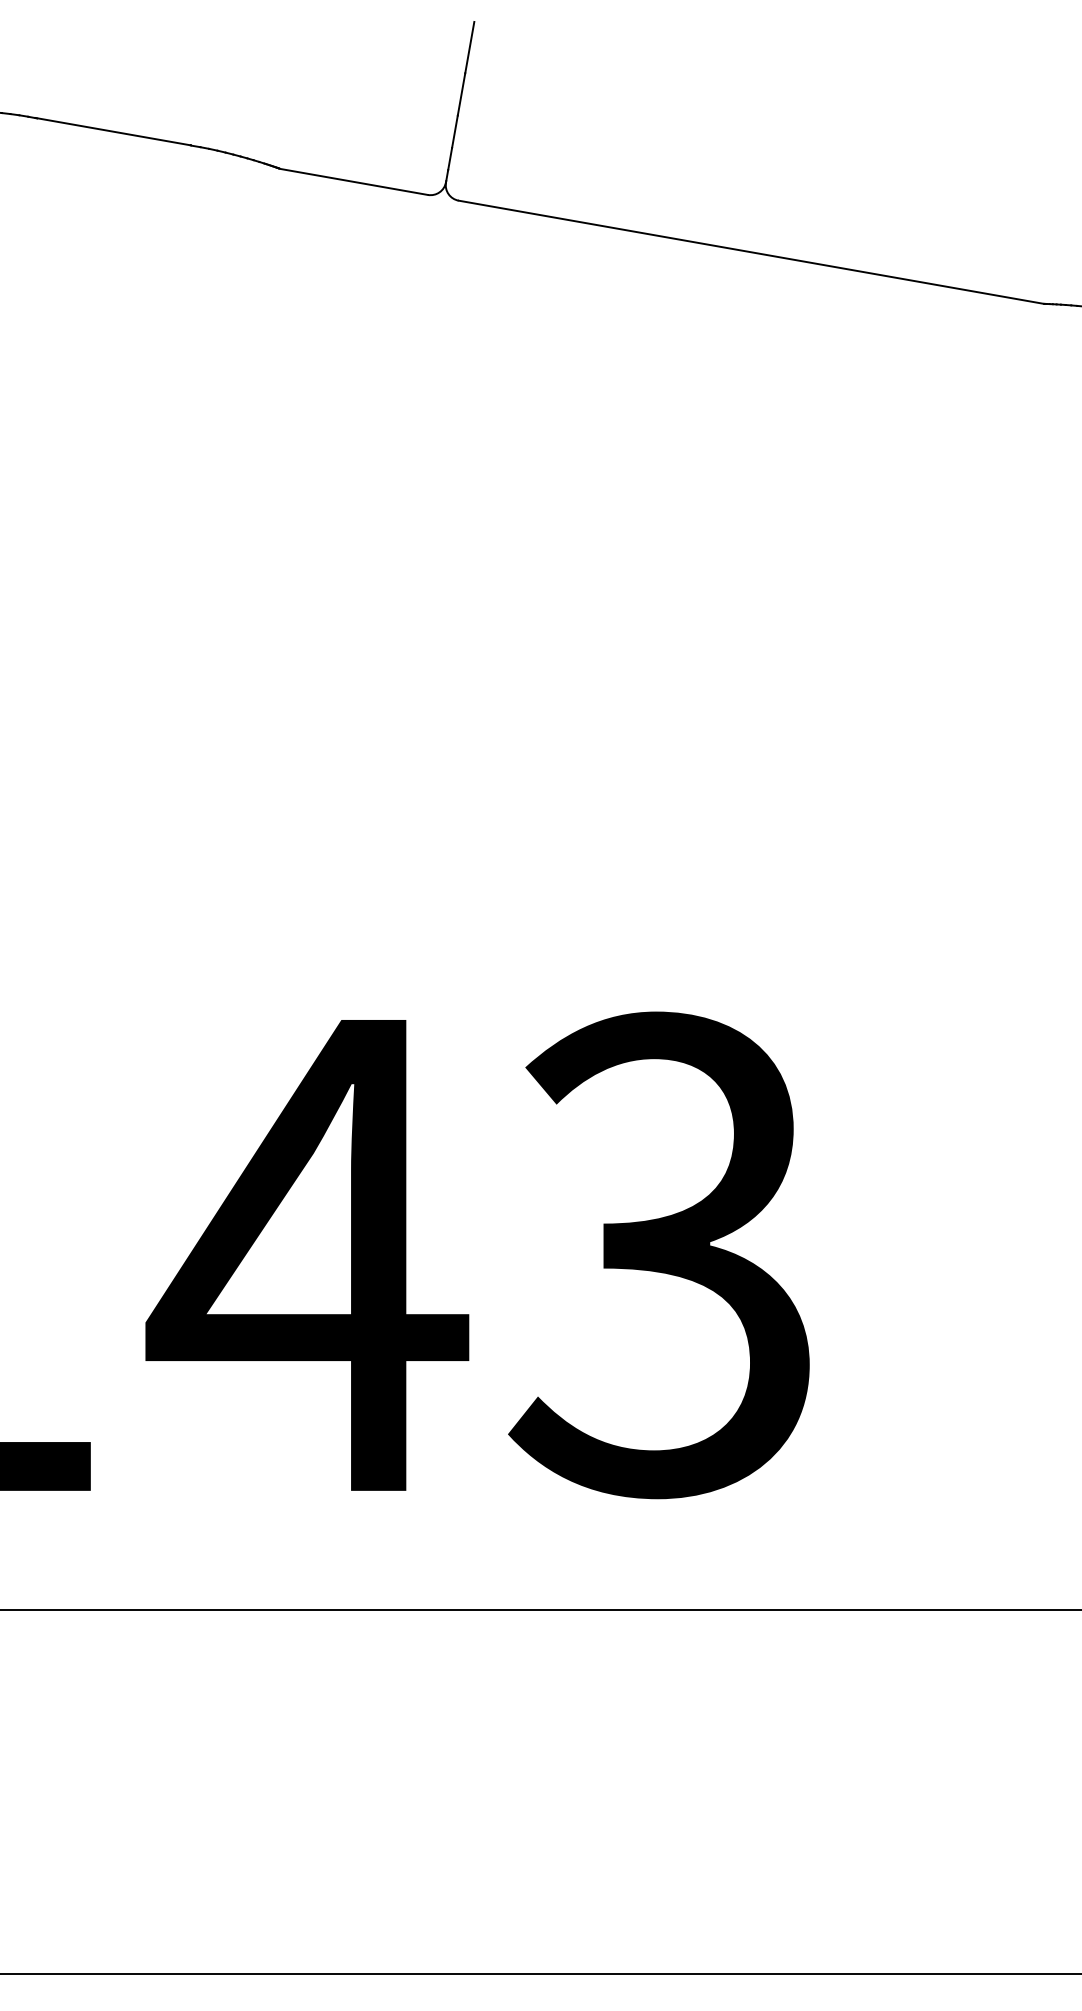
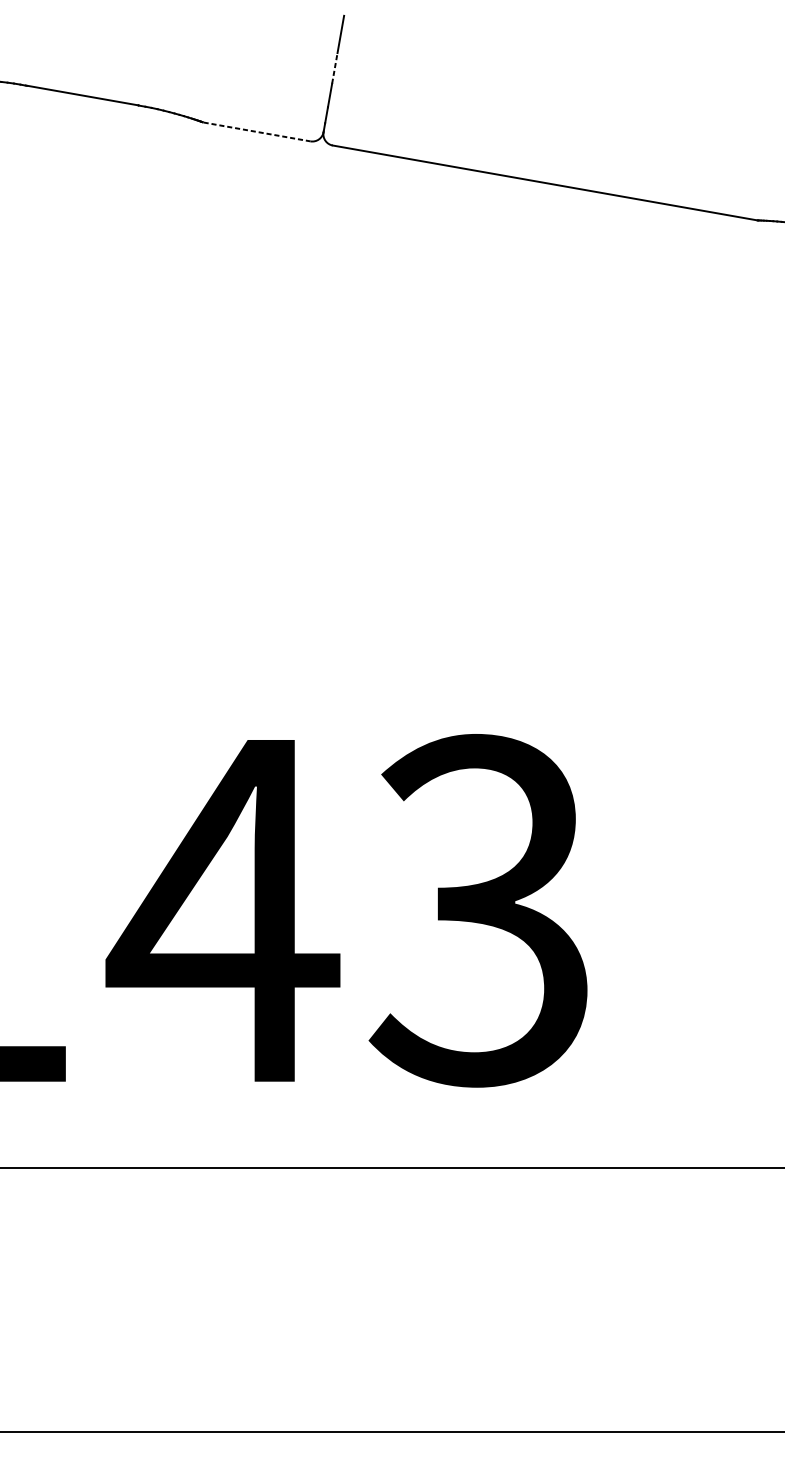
line: (461, 93) -> (334, 67), solid -> dashed
line: (354, 181) -> (257, 131), solid -> dashed

